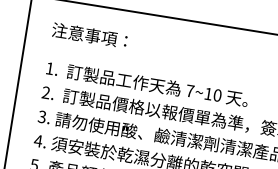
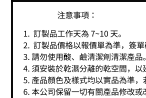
text: (89, 34) -> (75, 14), moved

